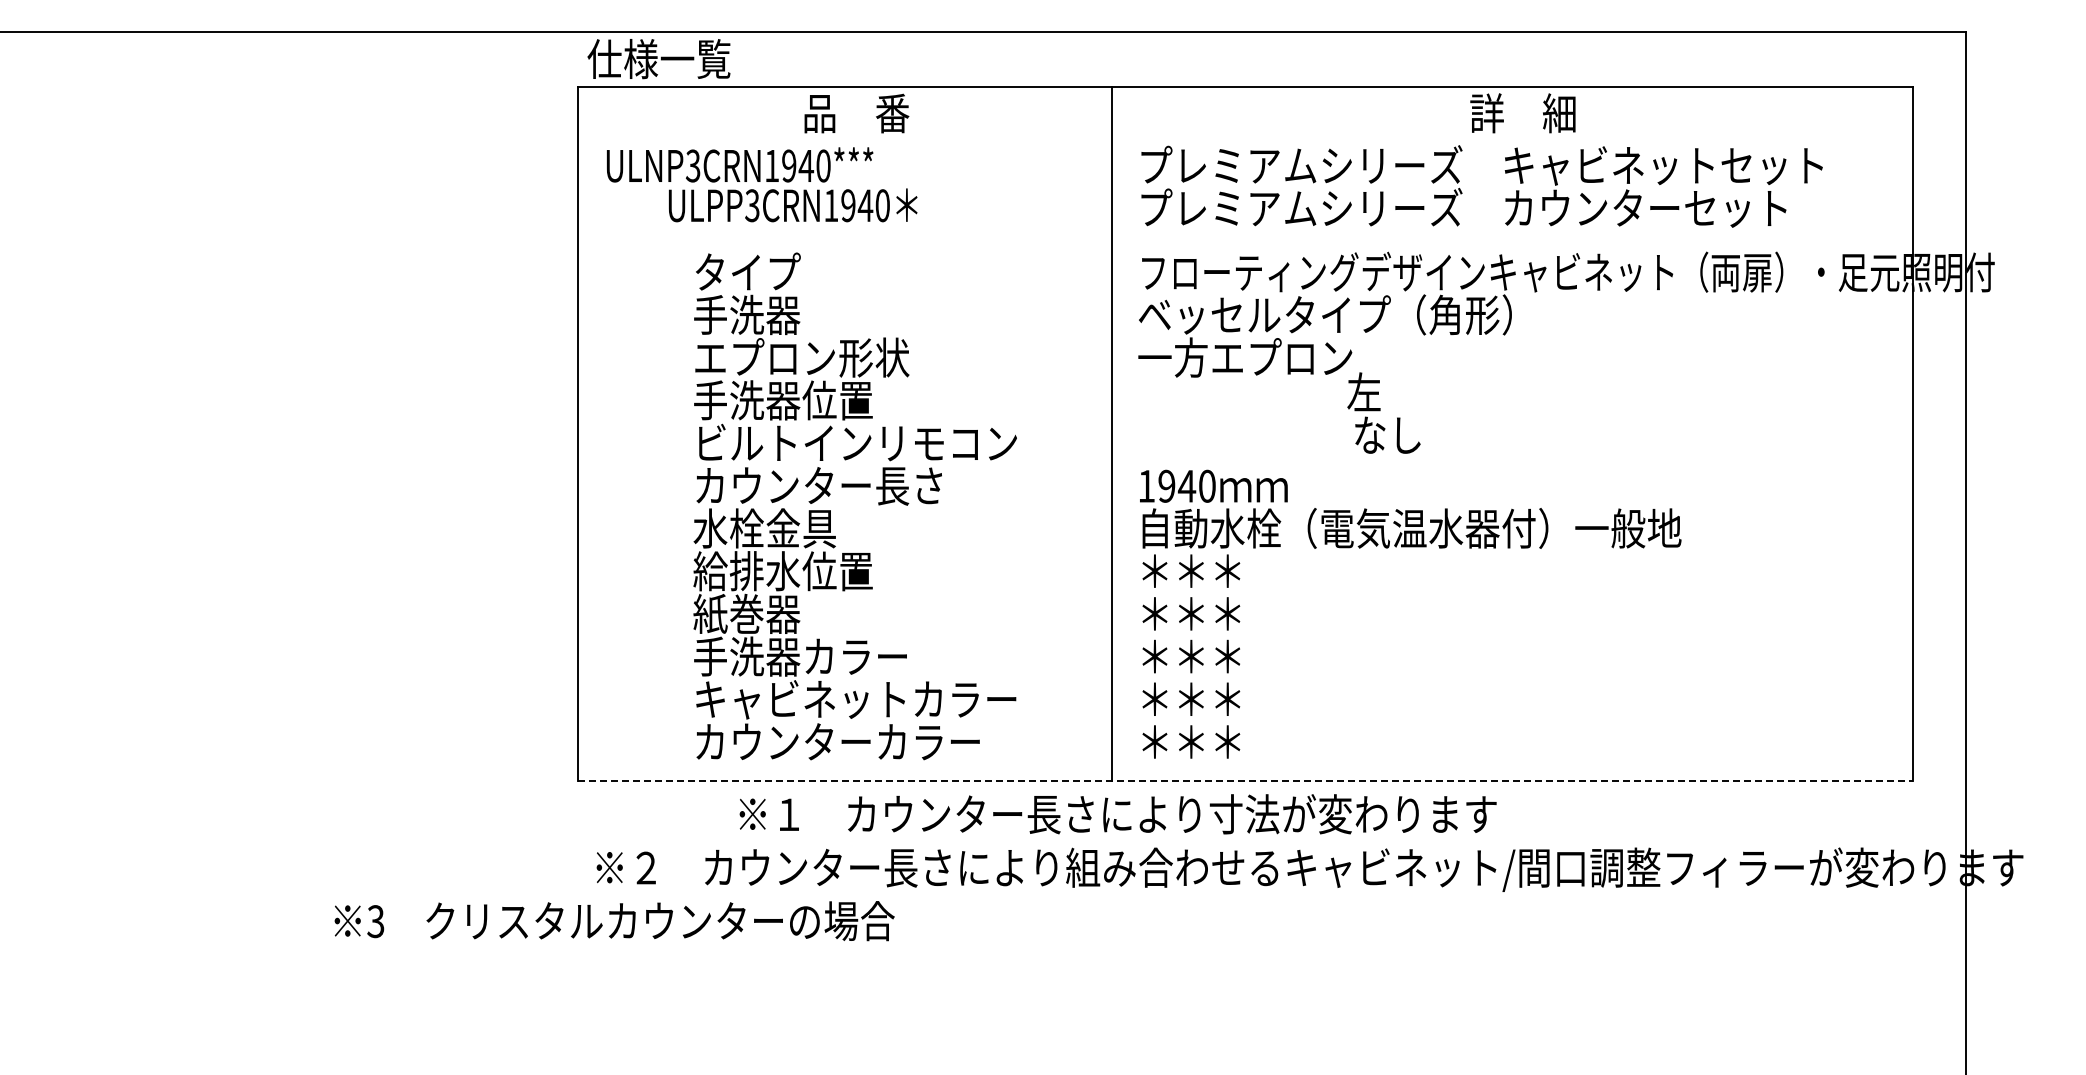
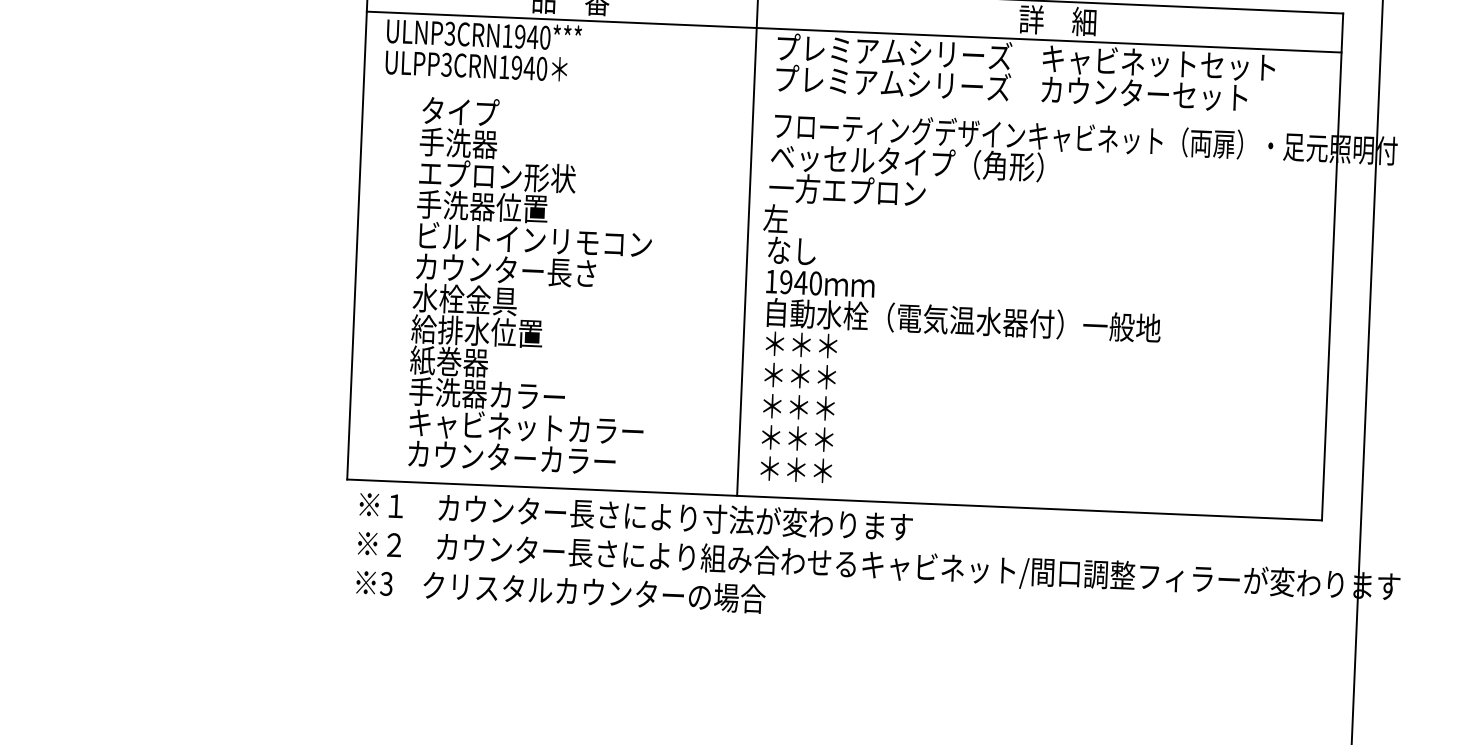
line: (1245, 140) -> (854, 32), added
text: (793, 205) -> (476, 66), moved
text: (1383, 412) -> (789, 234), moved
text: (854, 506) -> (531, 286), moved
line: (1245, 781) -> (834, 500), dashed -> solid
text: (1117, 814) -> (635, 516), moved
text: (614, 921) -> (560, 591), moved

